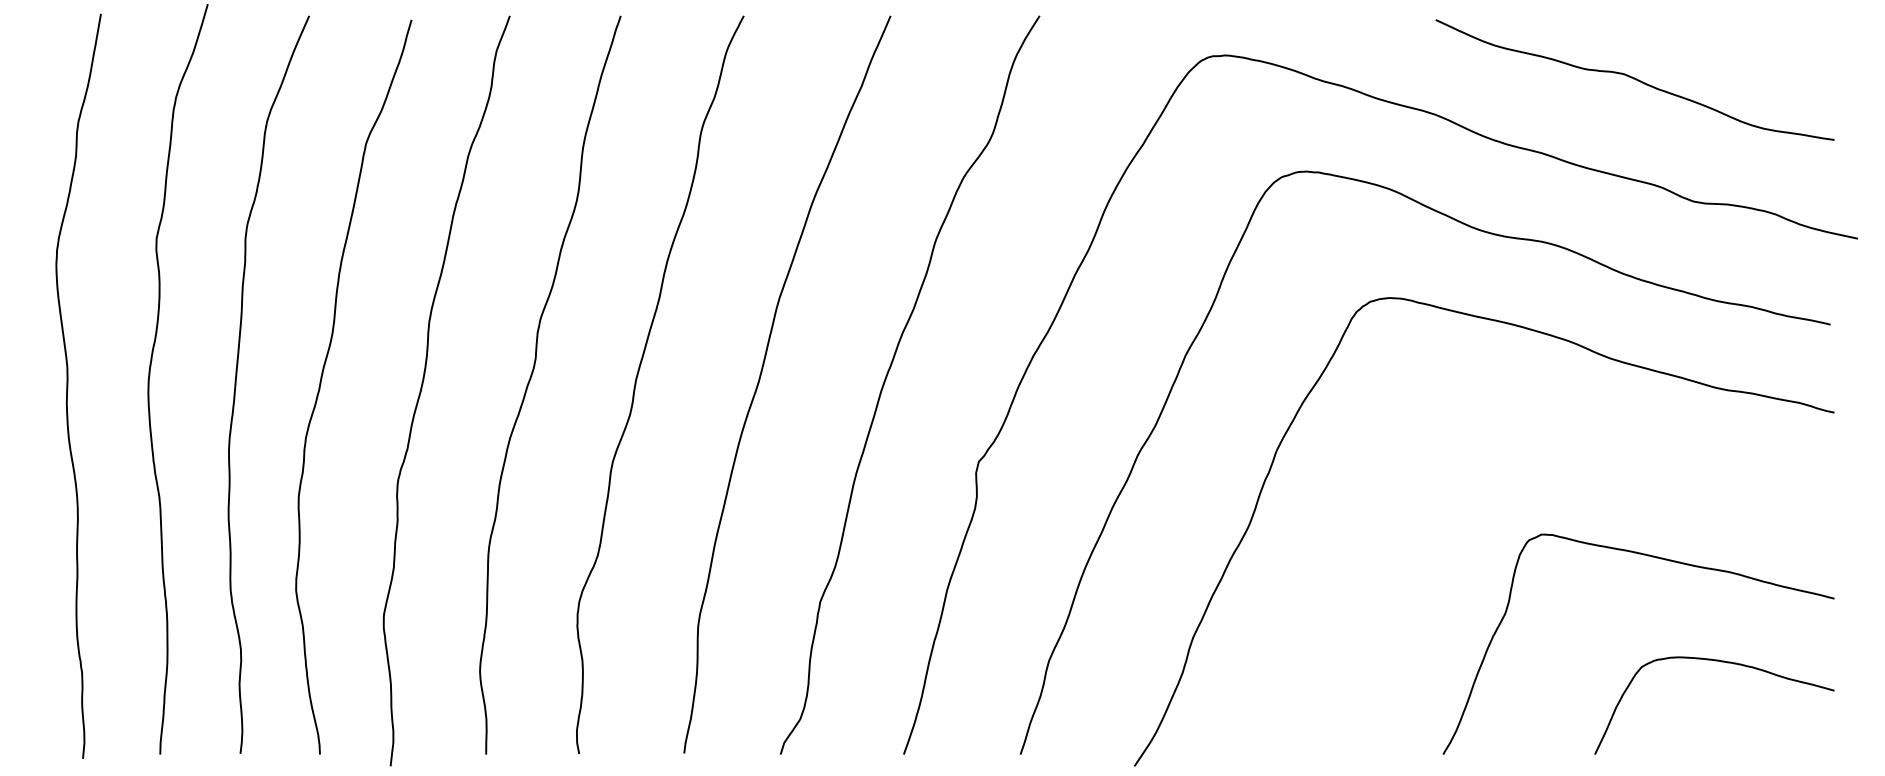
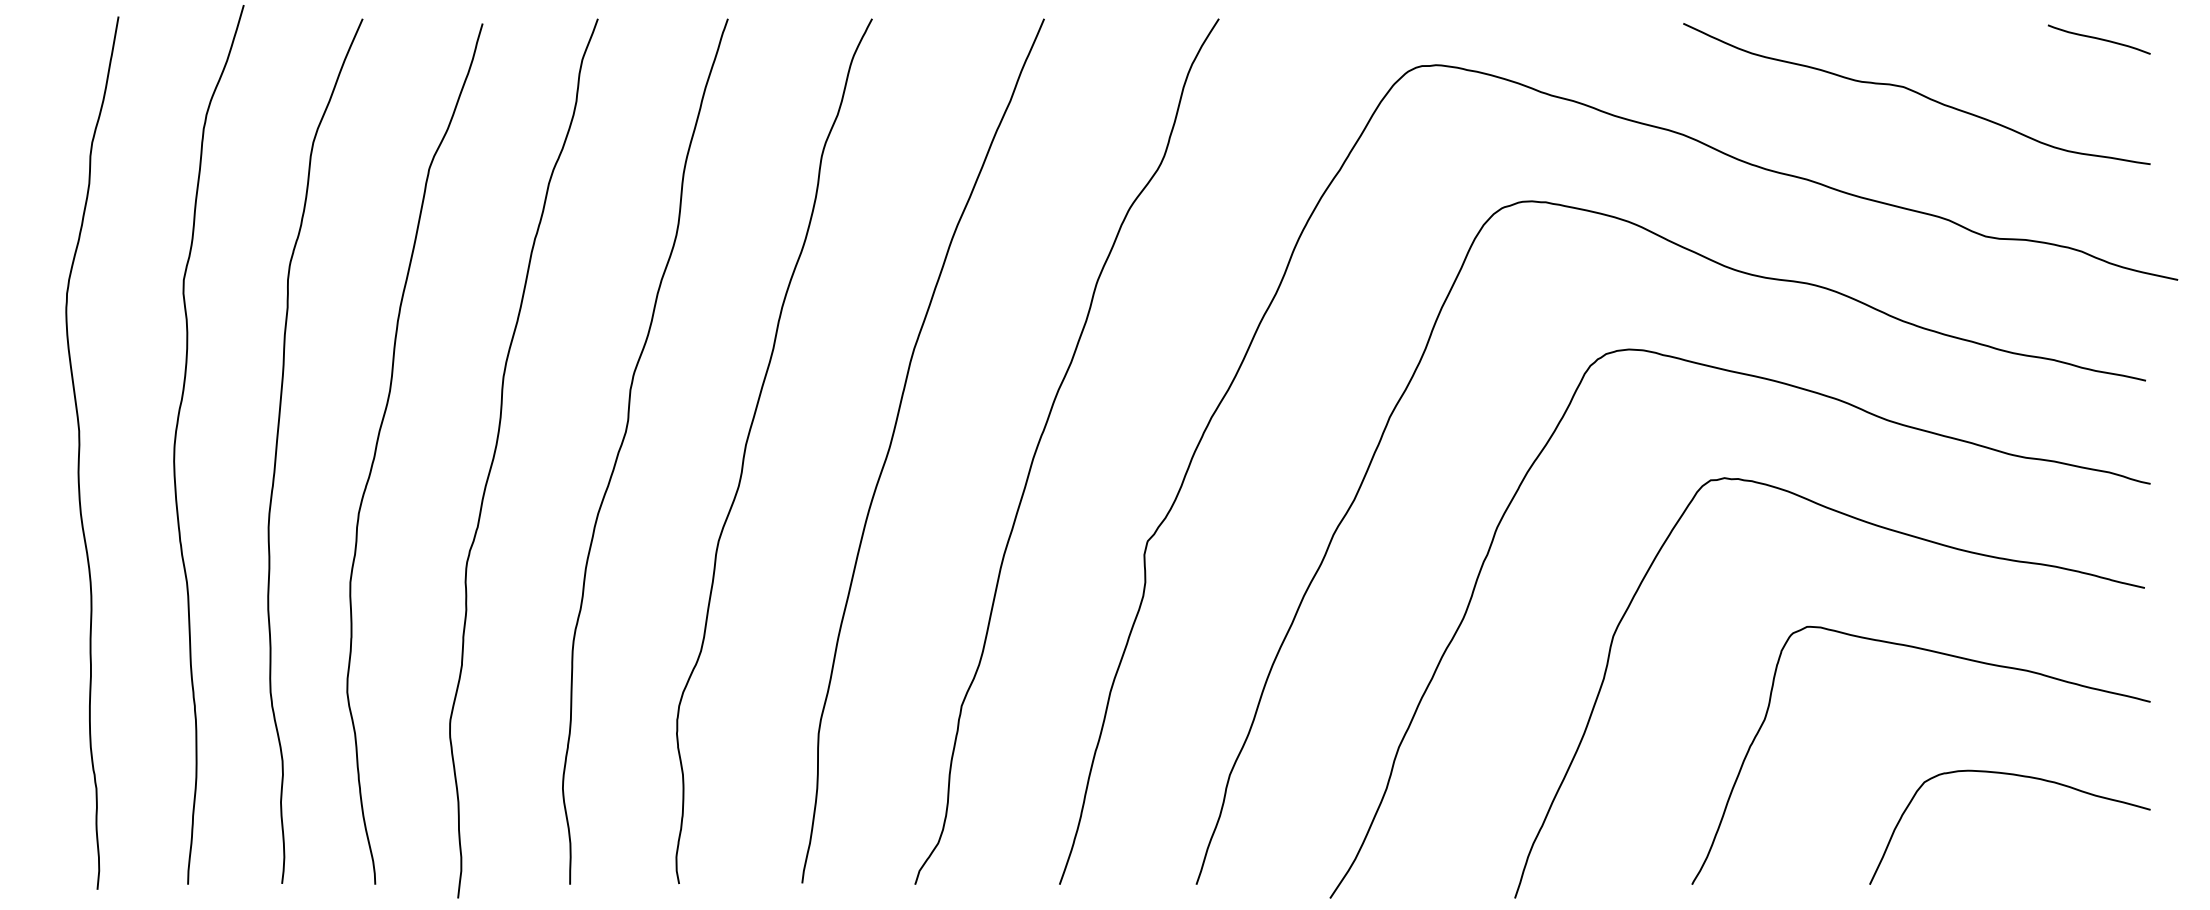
curve: (1790, 33) -> (2098, 39), added
curve: (1605, 450) -> (1882, 528), added

